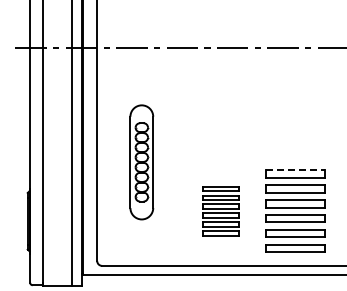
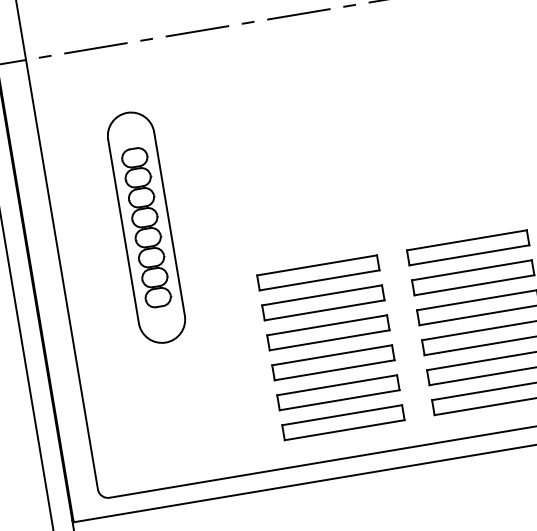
part: (141, 162) -> (145, 228), moved
line: (295, 170) -> (466, 240), dashed -> solid
part: (220, 210) -> (329, 346), size x1.67

